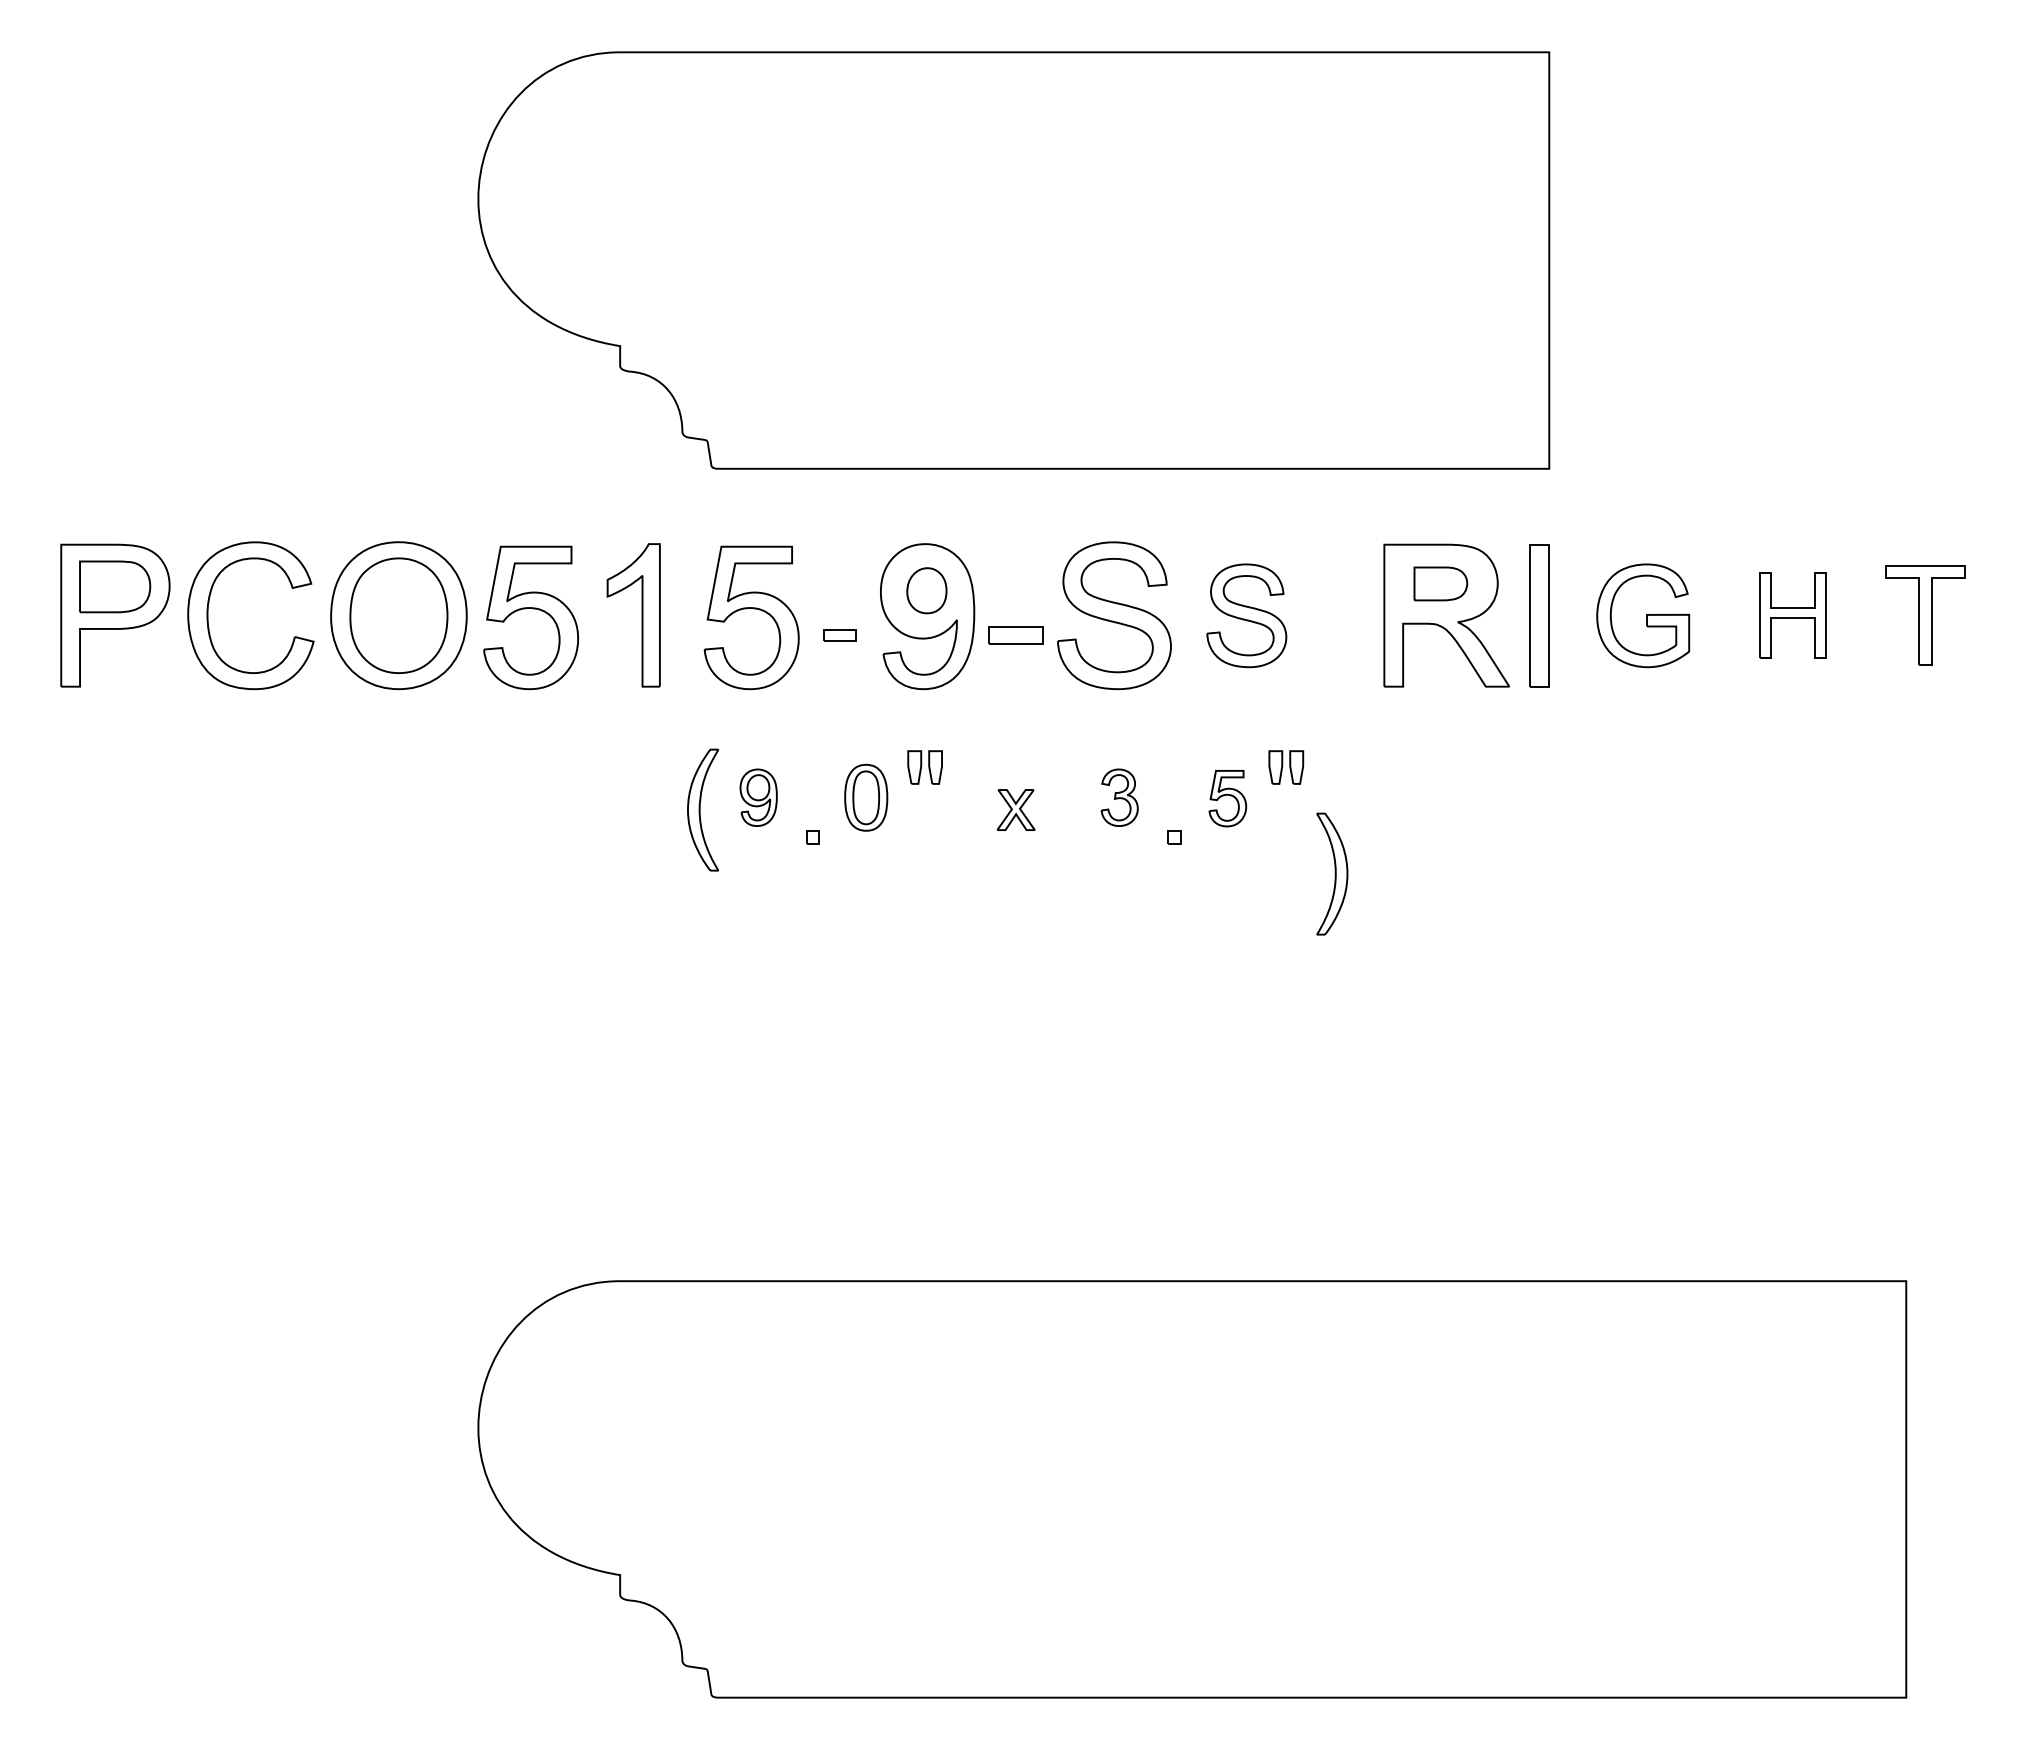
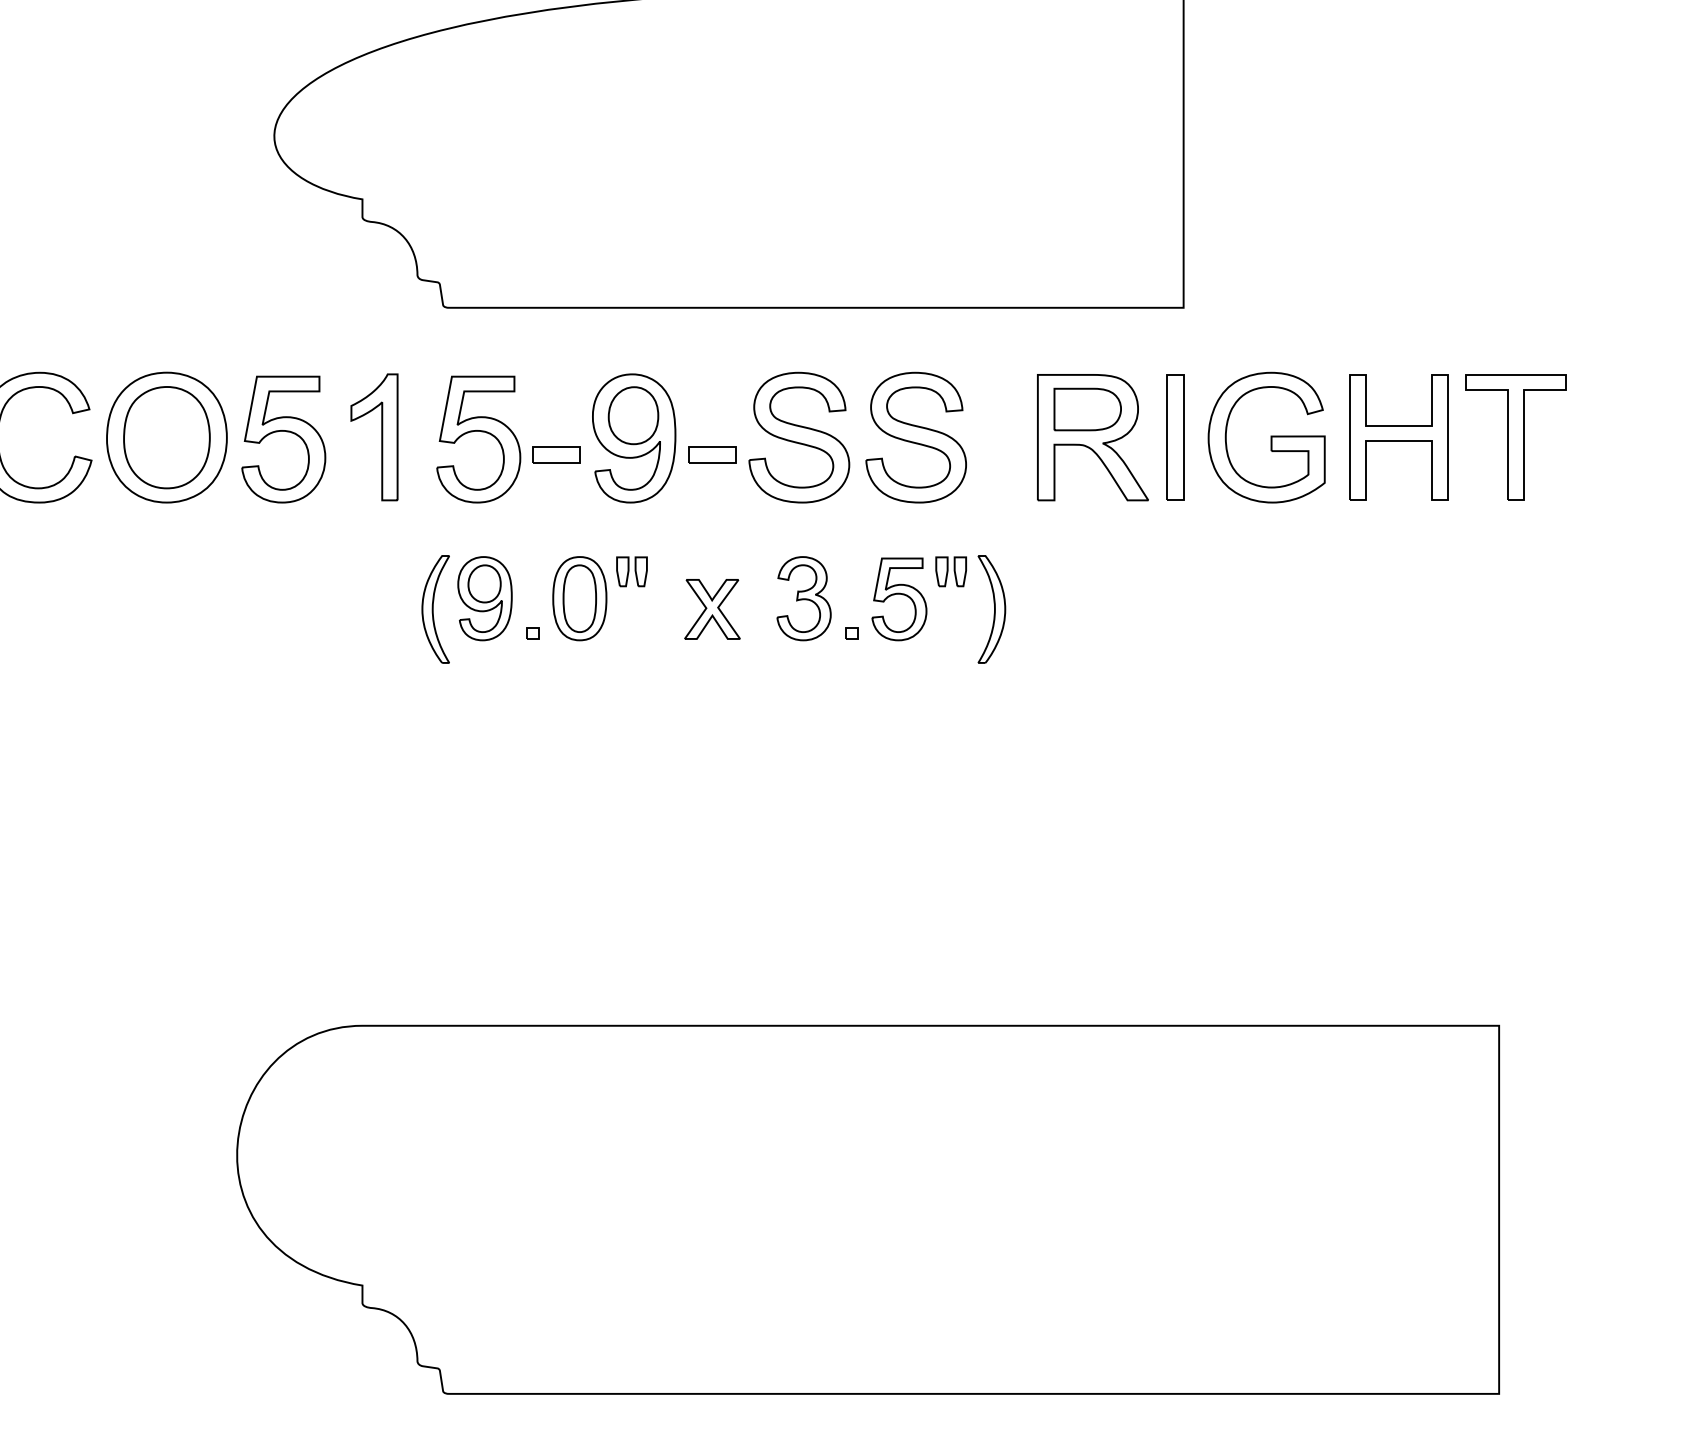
part: (1440, 583) -> (1087, 409), size x1.43
part: (926, 590) -> (633, 415), size x1.43
part: (1246, 615) -> (916, 437), size x1.43
part: (1642, 615) -> (1266, 437), size x1.43
part: (1792, 615) -> (1398, 437), size x1.67
part: (1925, 615) -> (1516, 437), size x1.43
part: (839, 635) -> (556, 455), size x1.67
part: (758, 797) -> (484, 598), size x1.67
part: (866, 797) -> (580, 598), size x1.43
part: (1119, 797) -> (803, 598), size x1.67
part: (1227, 798) -> (899, 599), size x1.67
part: (1015, 809) -> (711, 608), size x1.67
part: (1332, 873) -> (992, 608), moved

